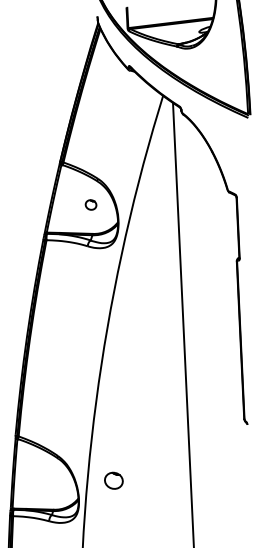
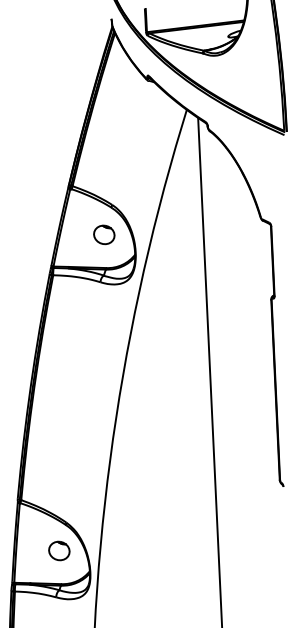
part: (90, 204) -> (103, 234), size x1.67
part: (113, 480) -> (58, 550), moved

